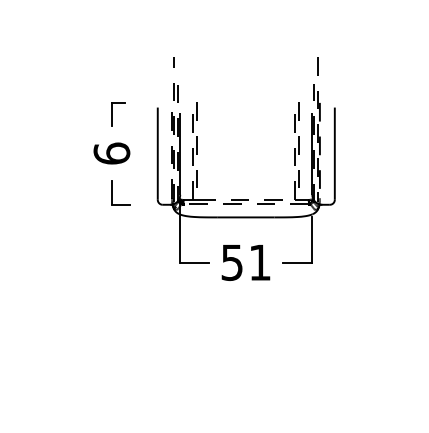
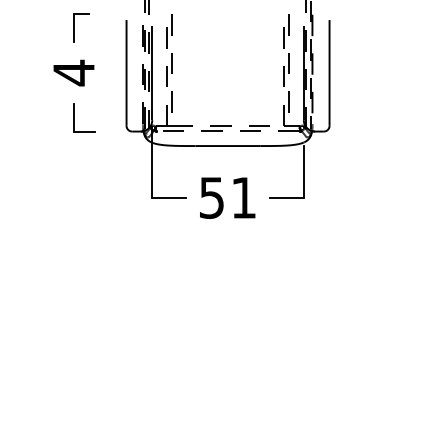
text: (111, 153) -> (73, 72), 6 -> 4

